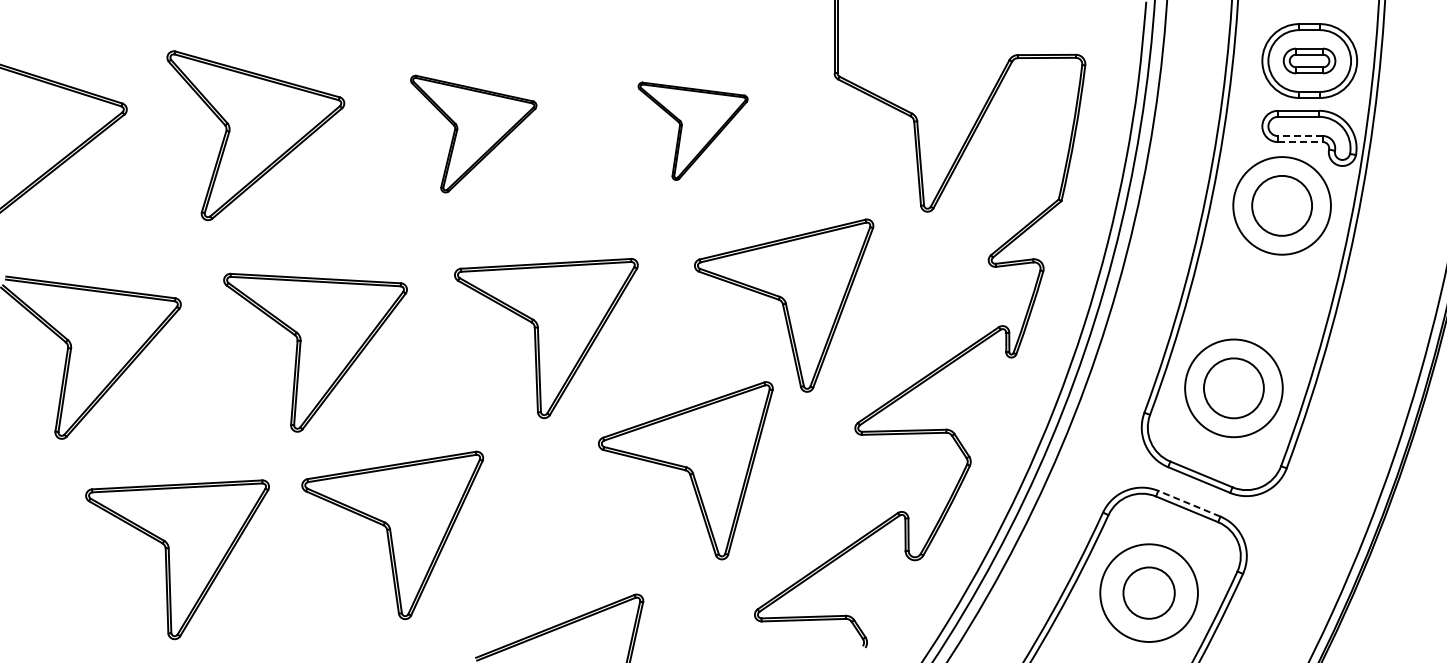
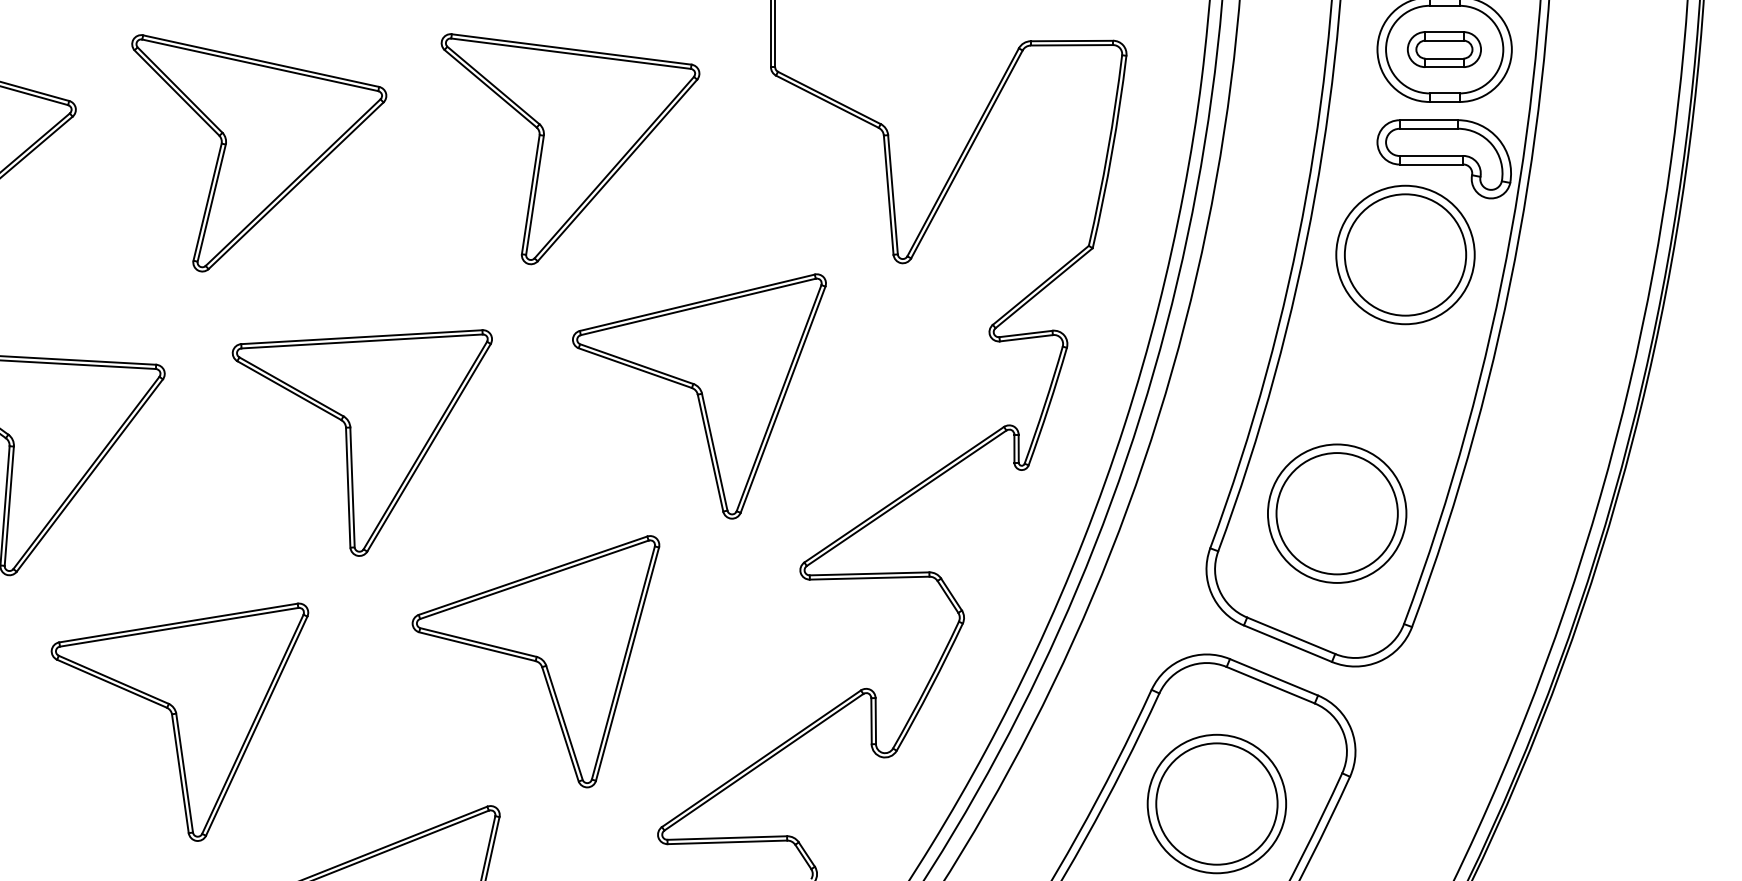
part: (692, 131) -> (569, 149), size x1.67
part: (473, 133) -> (259, 152), size x1.43
line: (1299, 136) -> (1430, 156), dashed -> solid
line: (1300, 142) -> (1431, 165), dashed -> solid
circle: (1281, 205) -> (1404, 254), size x1.43
circle: (1233, 388) -> (1336, 513), size x1.43
part: (685, 470) -> (535, 661), moved
line: (1189, 503) -> (1274, 676), dashed -> solid
part: (392, 535) -> (179, 722), moved
circle: (1148, 592) -> (1216, 803), size x1.67

